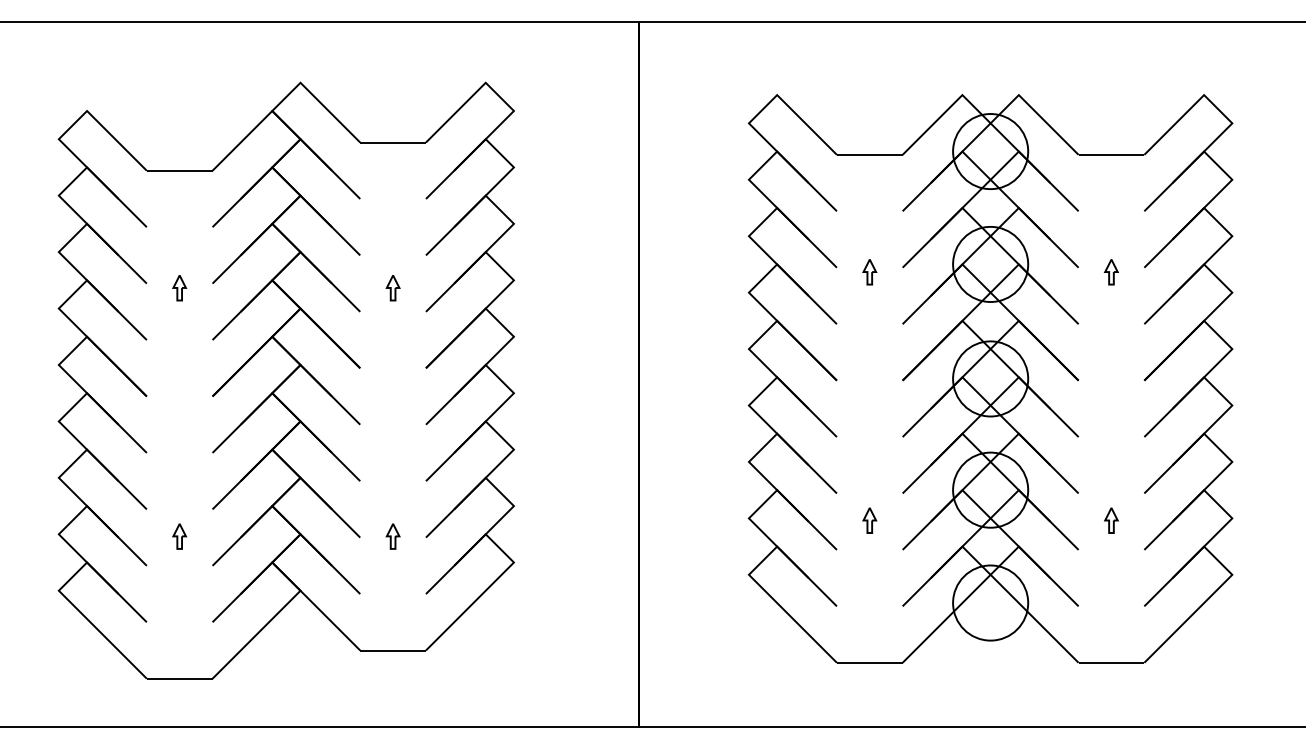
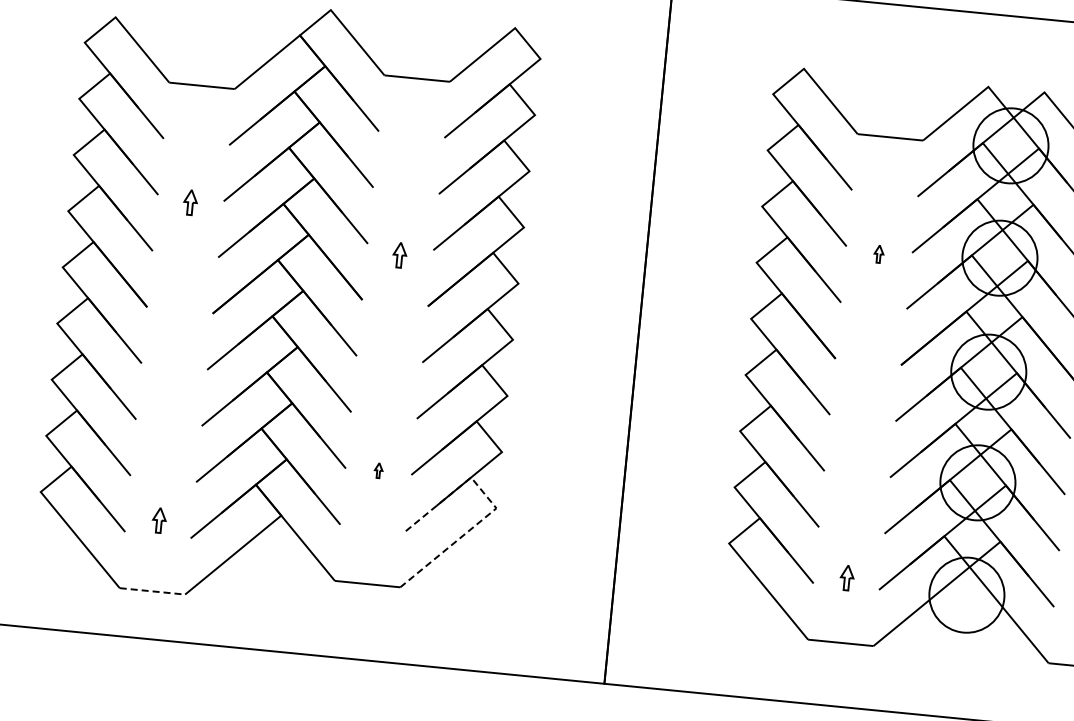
part: (869, 272) -> (878, 254), size x0.7
part: (392, 288) -> (399, 255), moved
part: (869, 520) -> (846, 577), moved
part: (179, 536) -> (159, 520), moved
part: (392, 536) -> (378, 470), size x0.6
line: (513, 562) -> (496, 508), solid -> dashed
line: (179, 678) -> (152, 591), solid -> dashed

